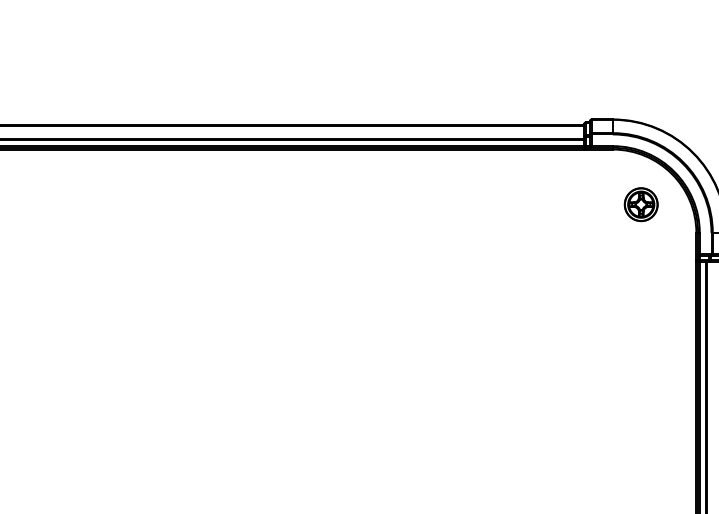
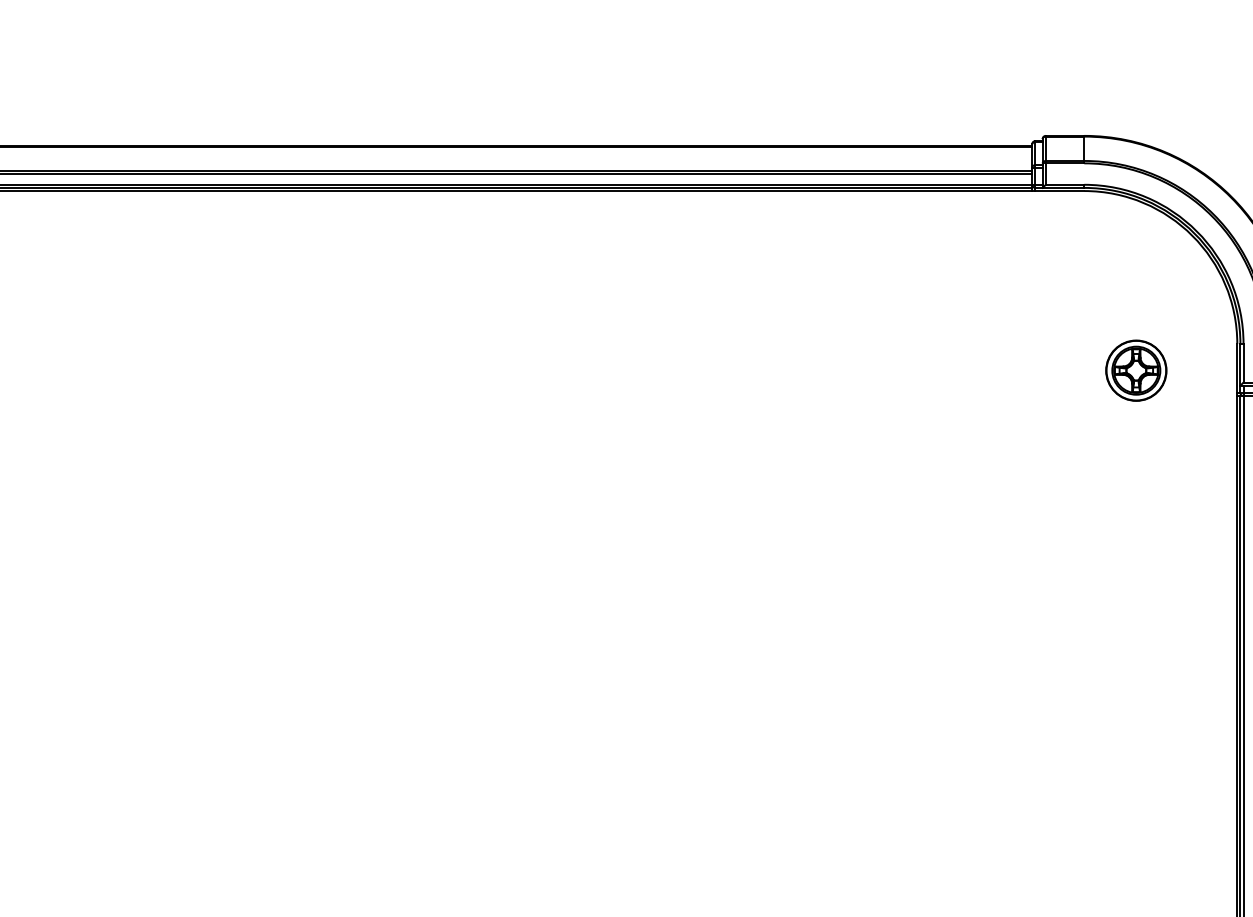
part: (640, 204) -> (1134, 370), moved

